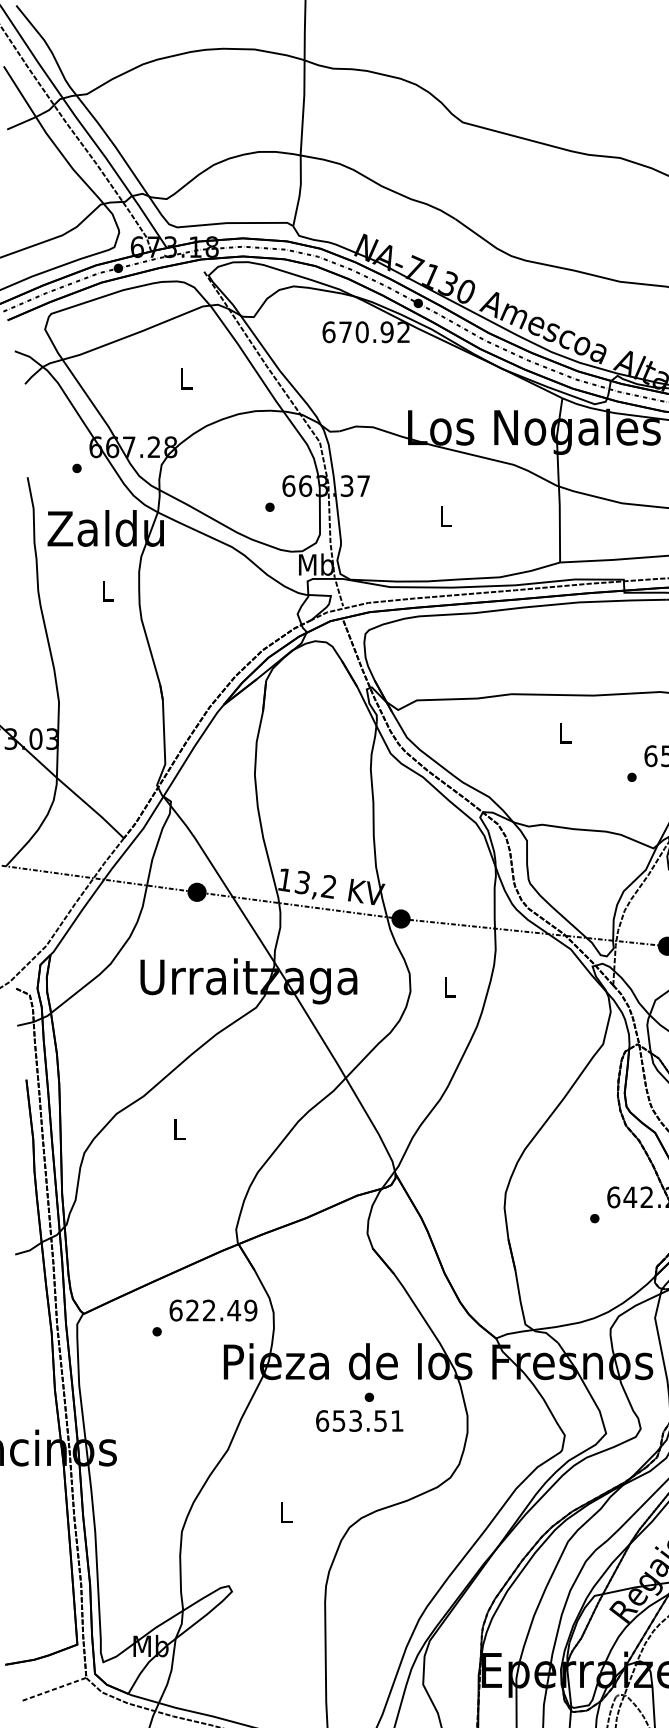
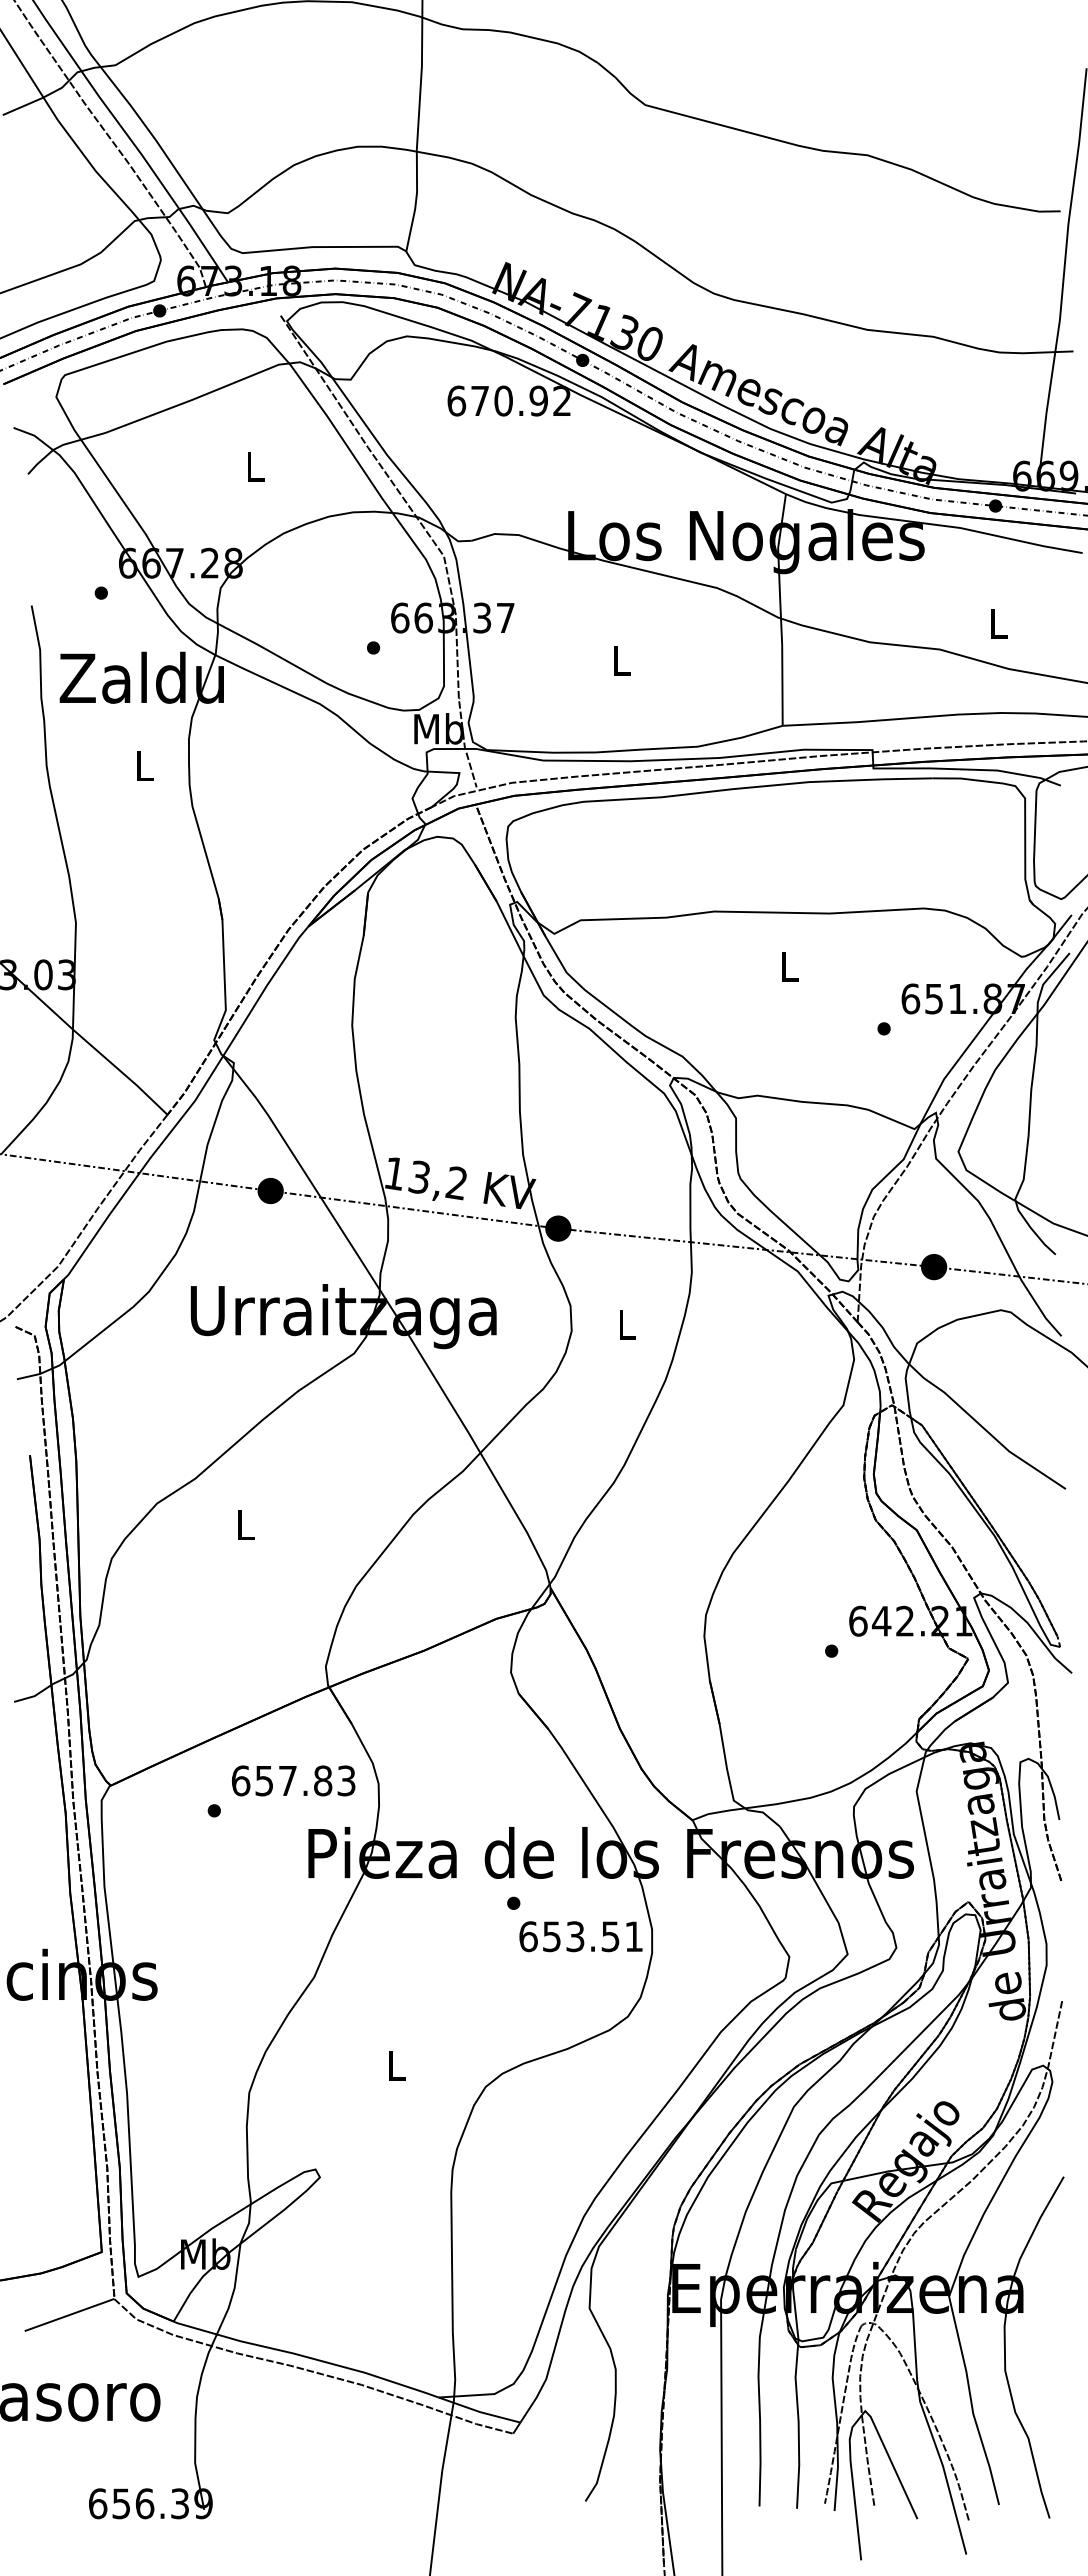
text: (221, 1310) -> (305, 1780), 622.49 -> 657.83
text: (359, 1420) -> (580, 1936), moved
line: (54, 1689) -> (69, 2315), dashed -> solid

